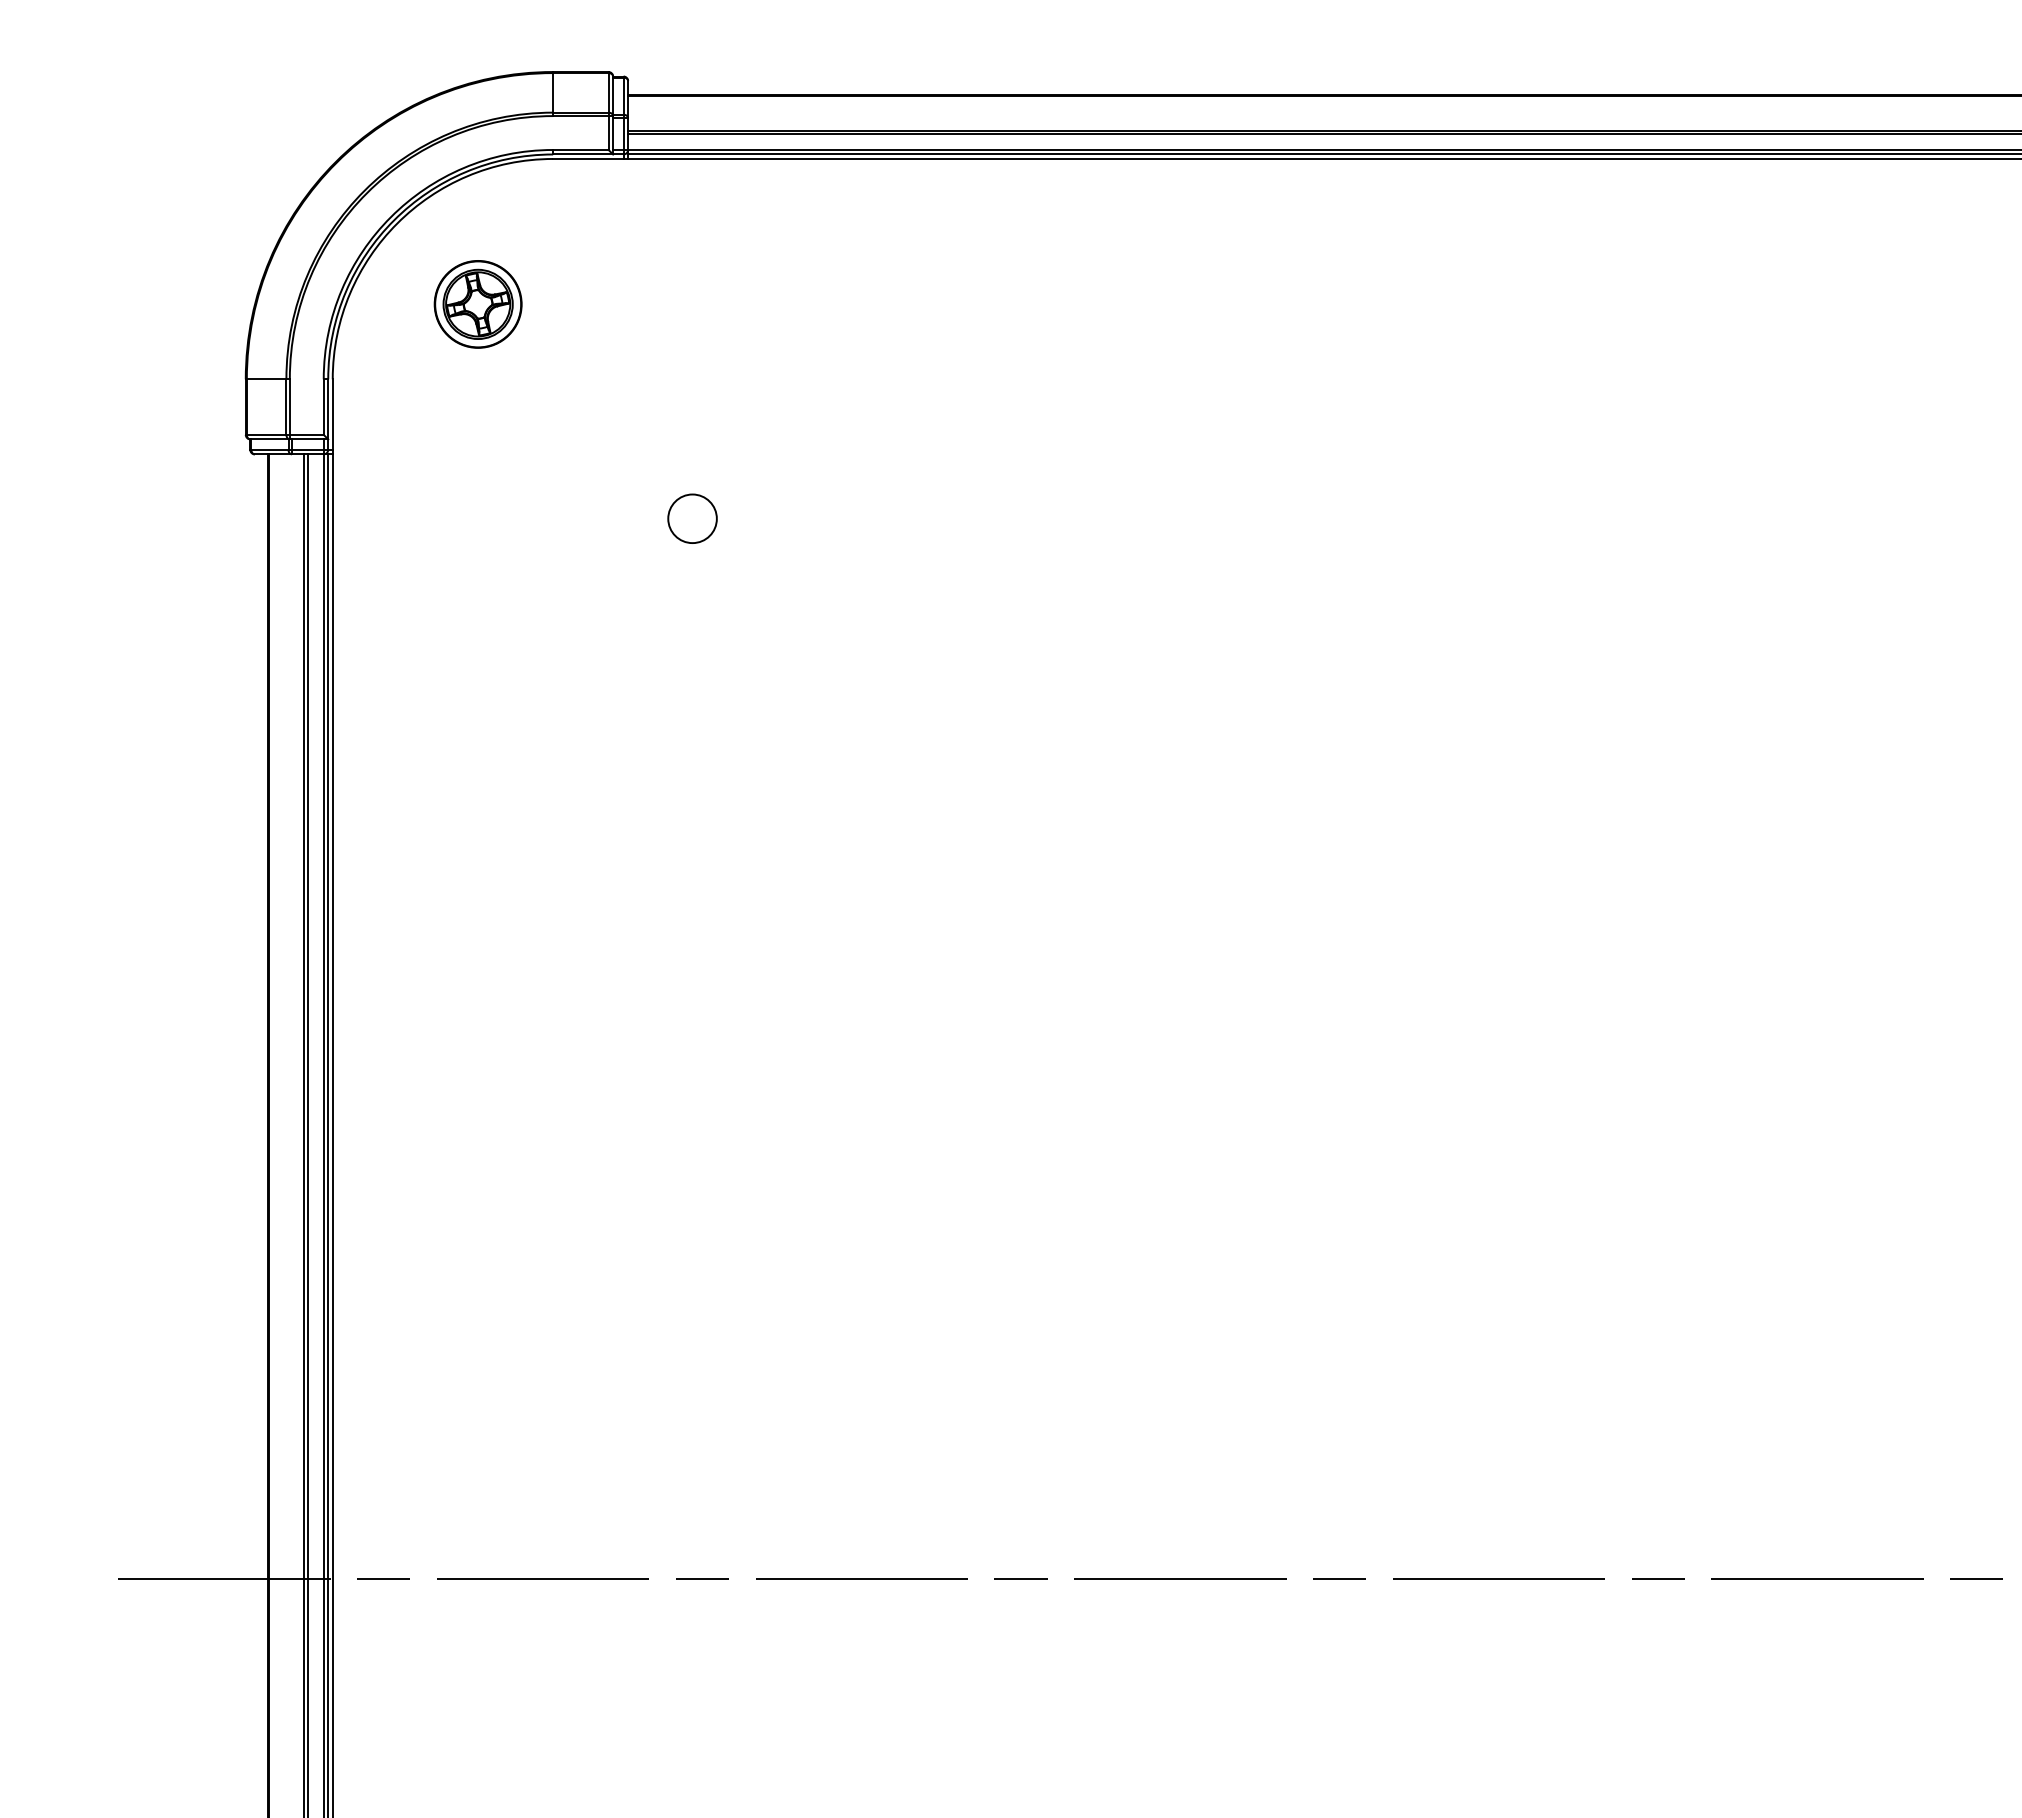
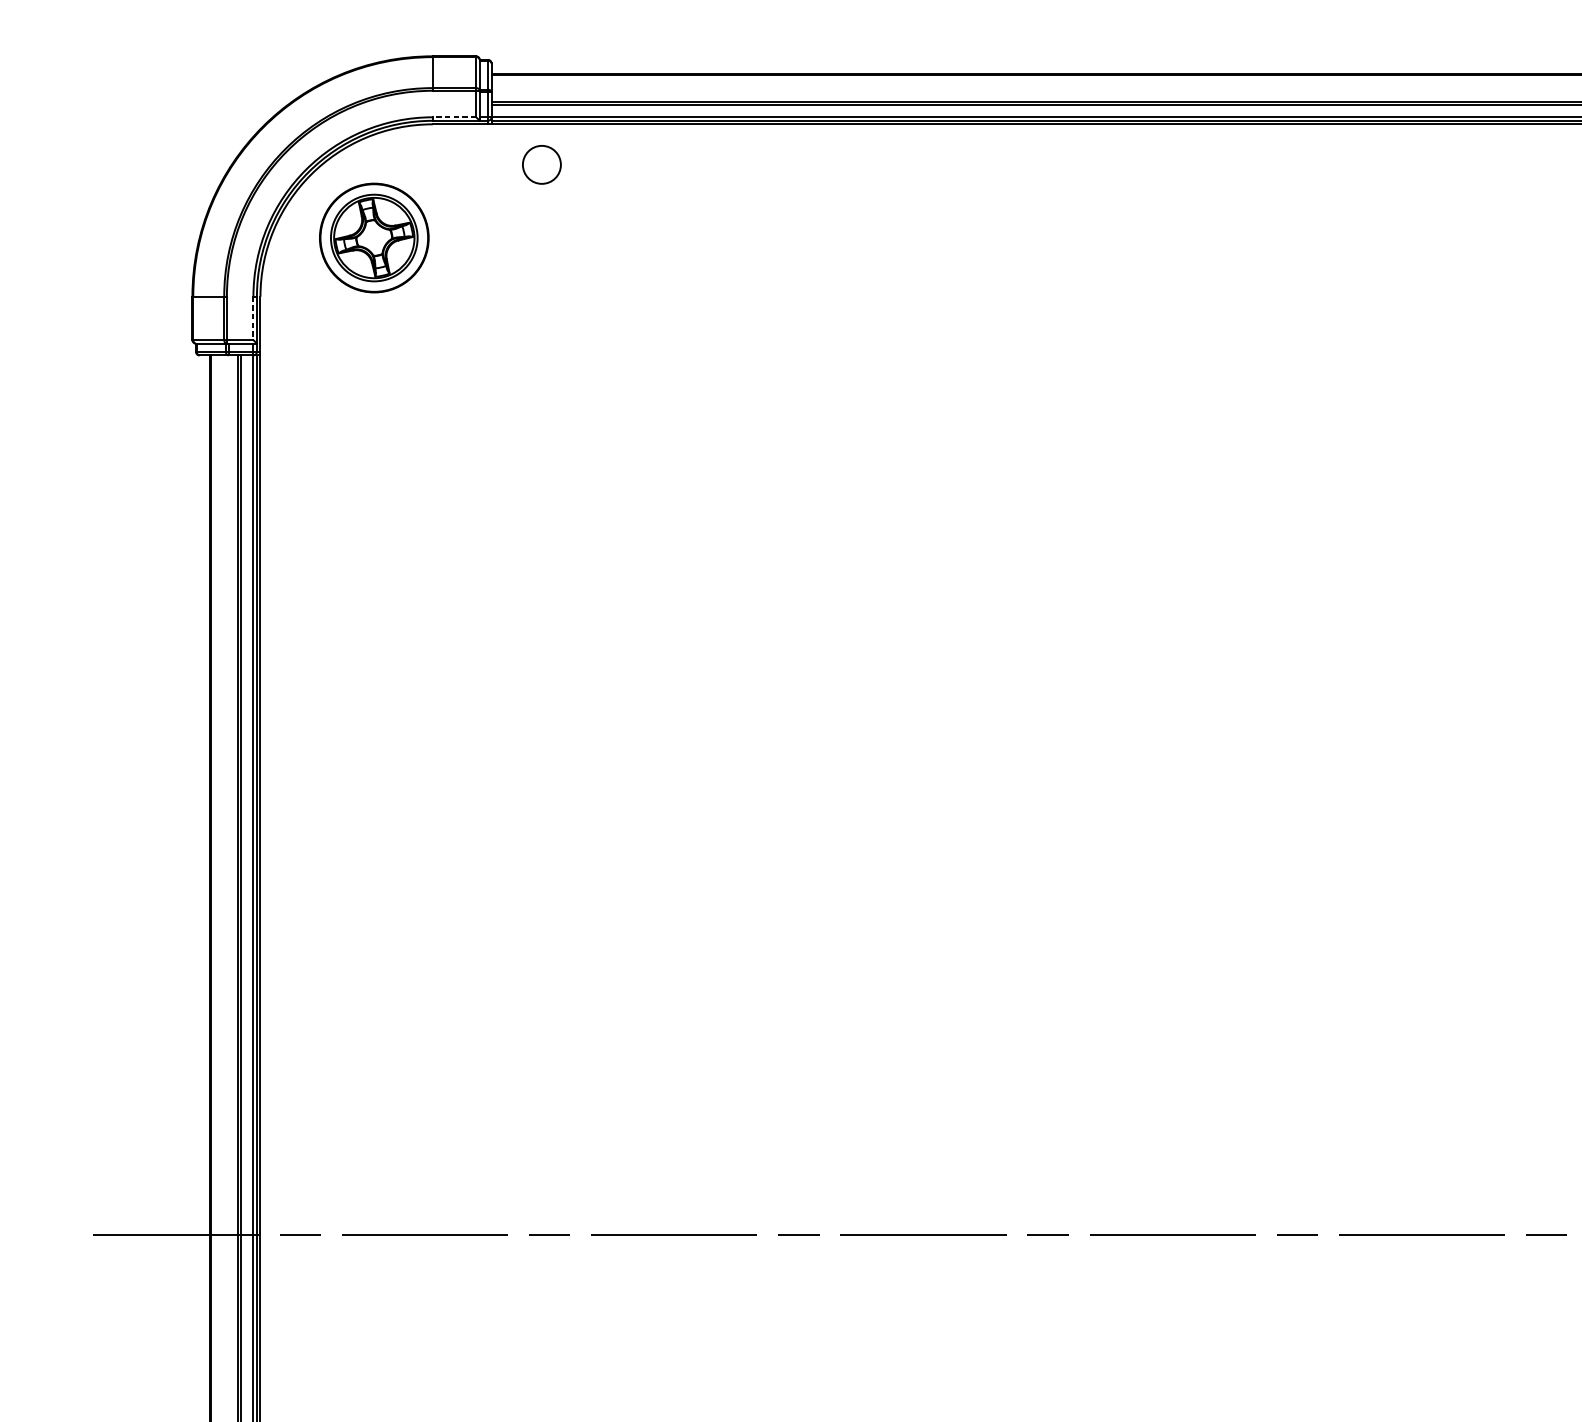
line: (580, 149) -> (454, 116), solid -> dashed
part: (477, 304) -> (373, 238), size x1.6
line: (323, 407) -> (253, 318), solid -> dashed
circle: (692, 518) -> (541, 164), moved

